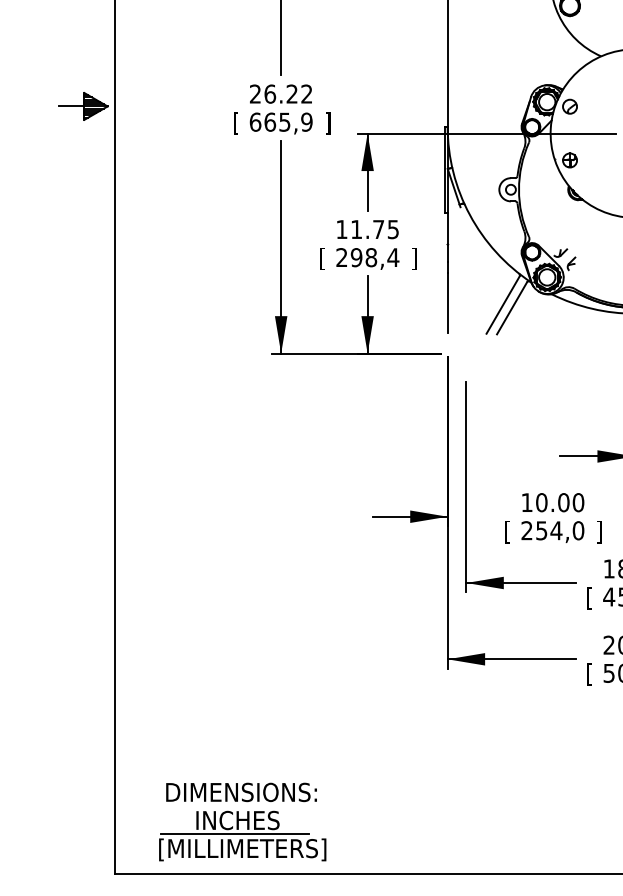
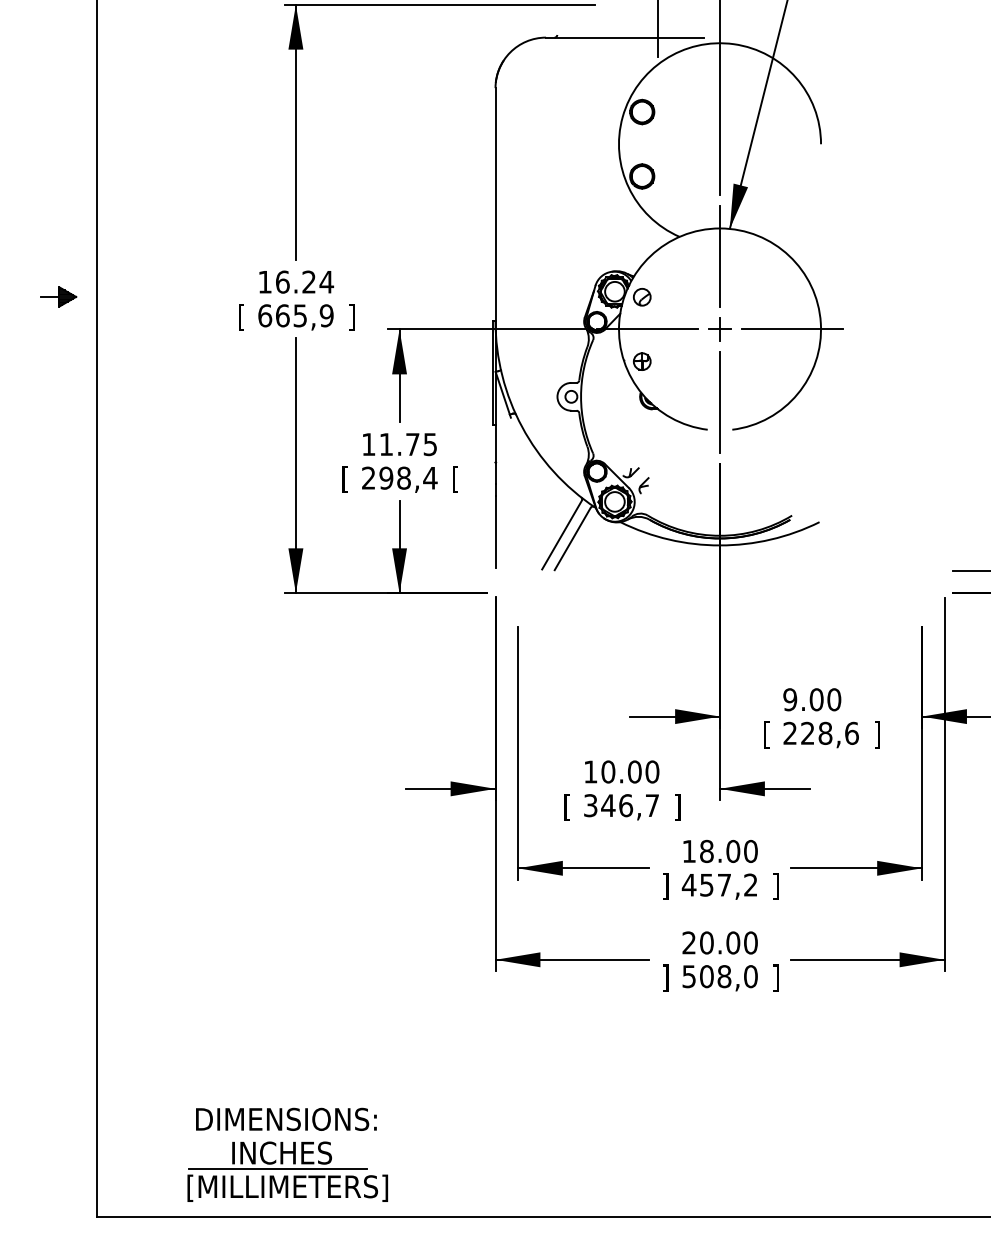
text: (281, 93) -> (296, 281), 26.22 -> 16.24
part: (83, 106) -> (58, 296), size x0.6
text: (414, 258) -> (455, 479), ] -> [
text: (552, 530) -> (621, 805), 254,0 -> 346,7
text: (589, 598) -> (665, 886), [ -> ]
text: (589, 674) -> (665, 978), [ -> ]
part: (242, 821) -> (287, 1154), moved

